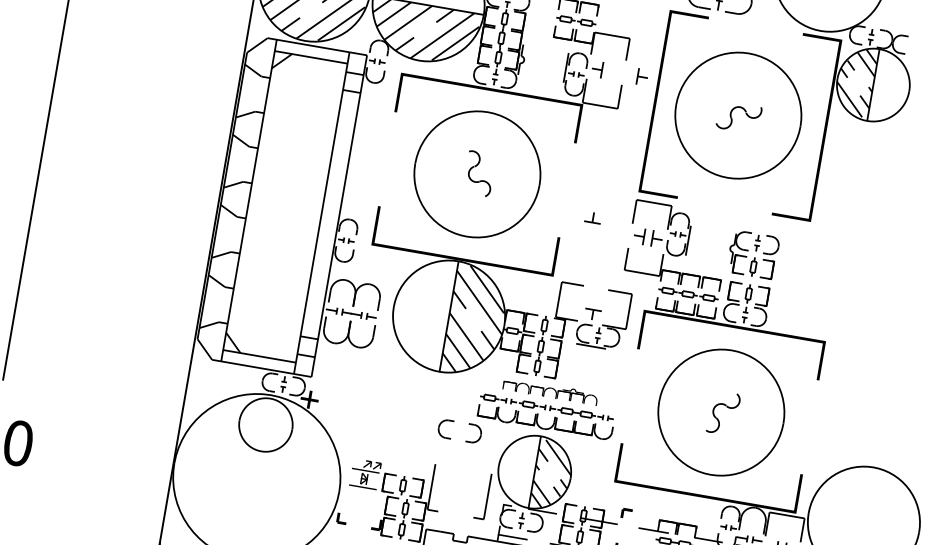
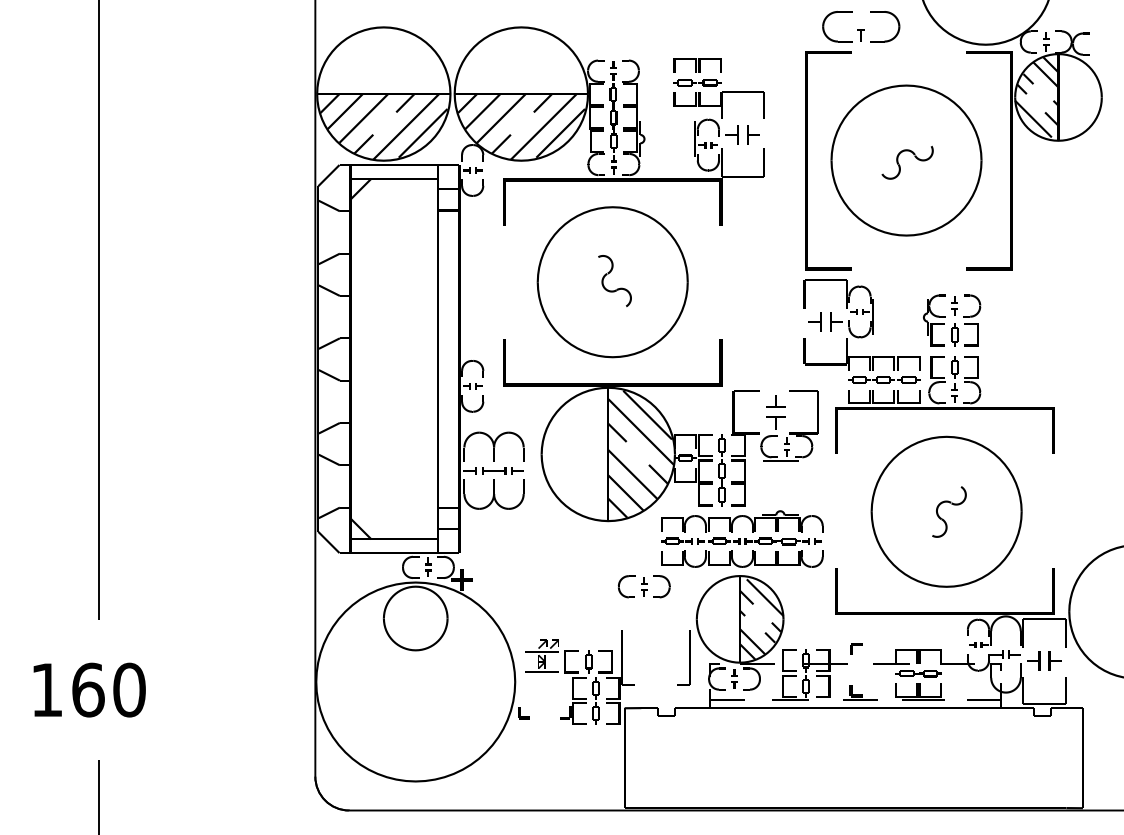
part: (642, 76) -> (753, 134), moved
part: (592, 217) -> (775, 401), moved
part: (550, 391) -> (742, 521), size x1.43
part: (460, 431) -> (644, 586), added

